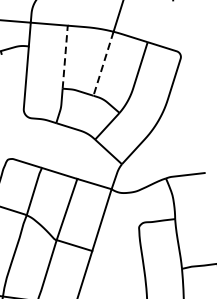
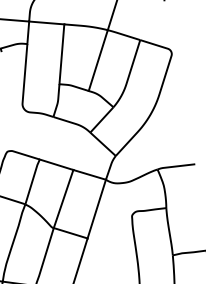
line: (64, 56) -> (61, 53), dashed -> solid
line: (103, 63) -> (98, 60), dashed -> solid

